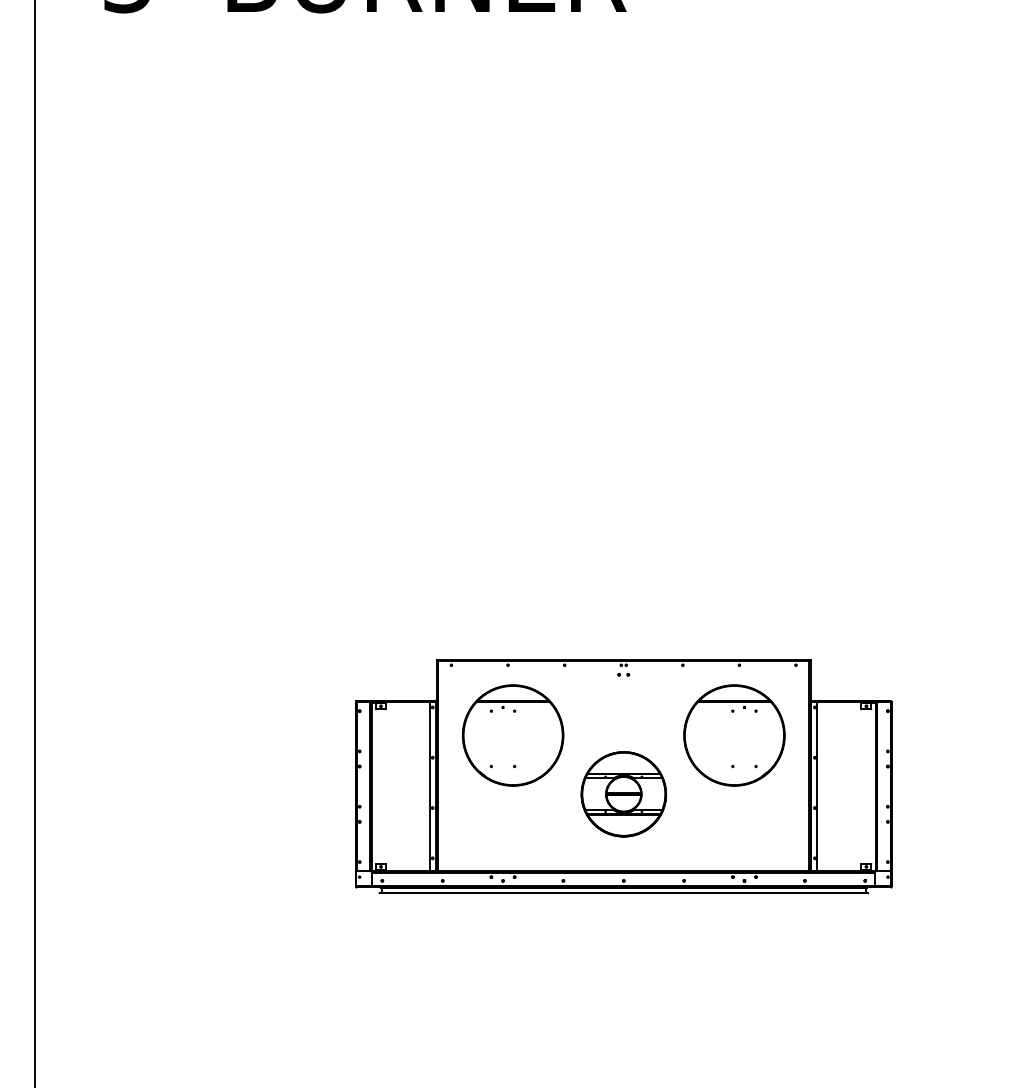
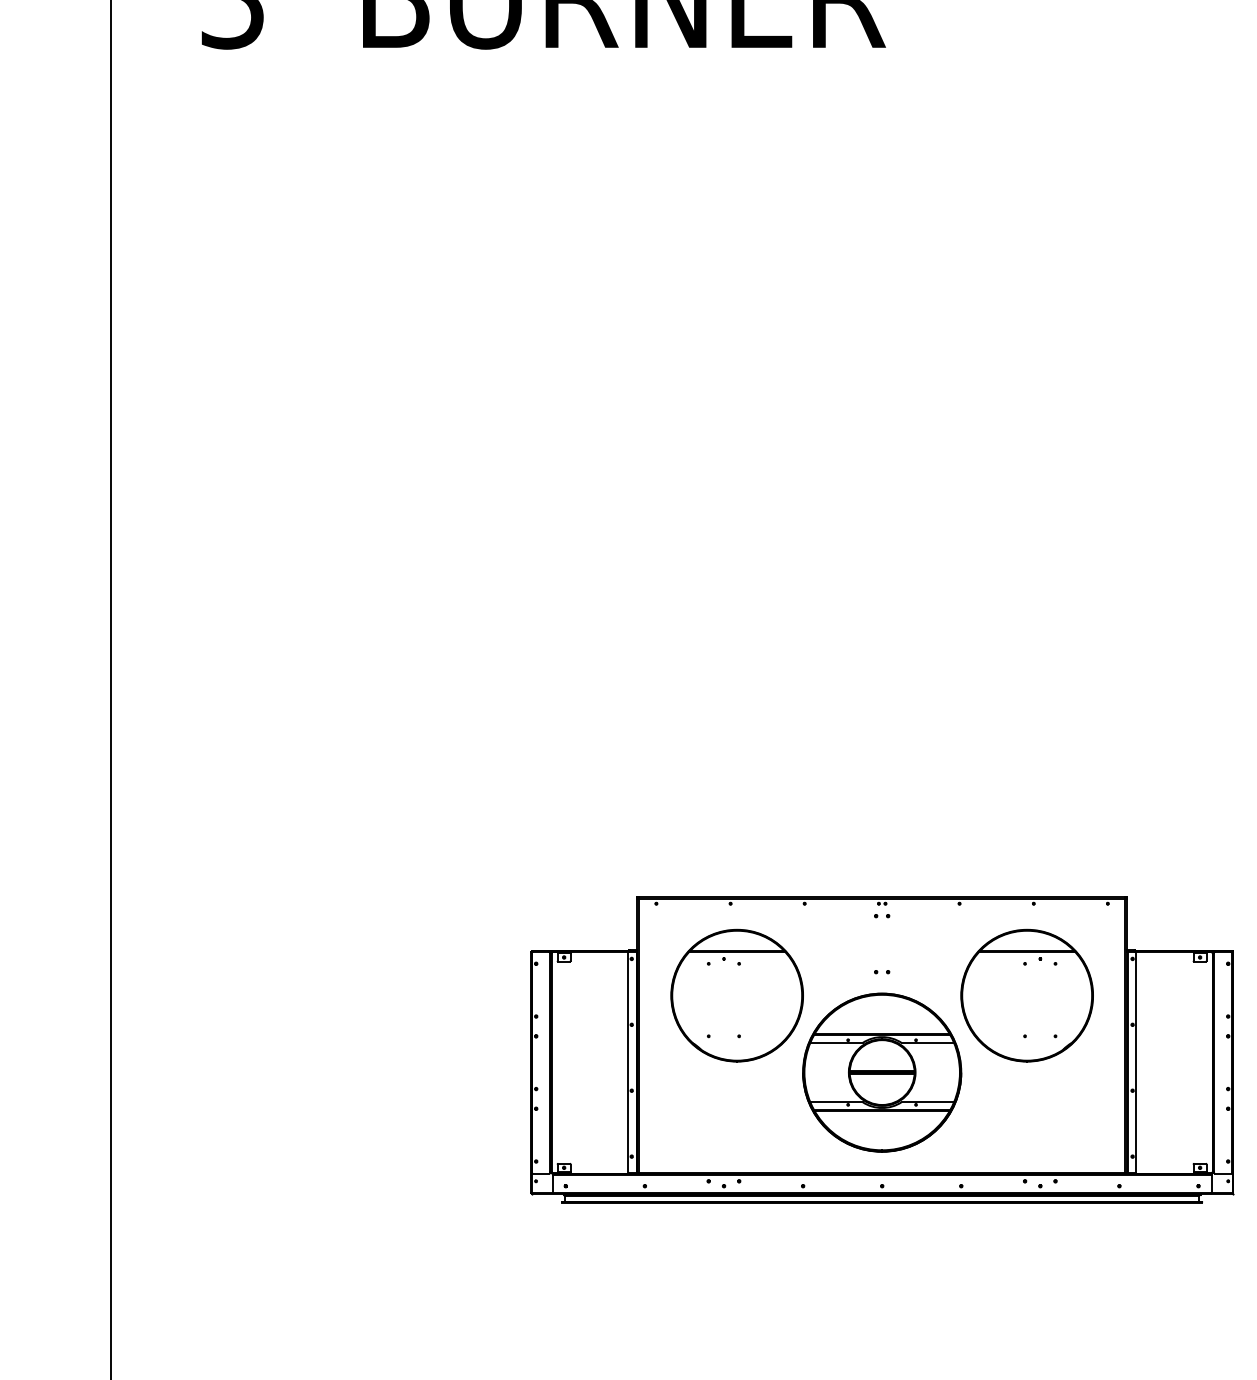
part: (623, 717) -> (881, 972), added
part: (623, 794) -> (881, 1072), size x1.43

